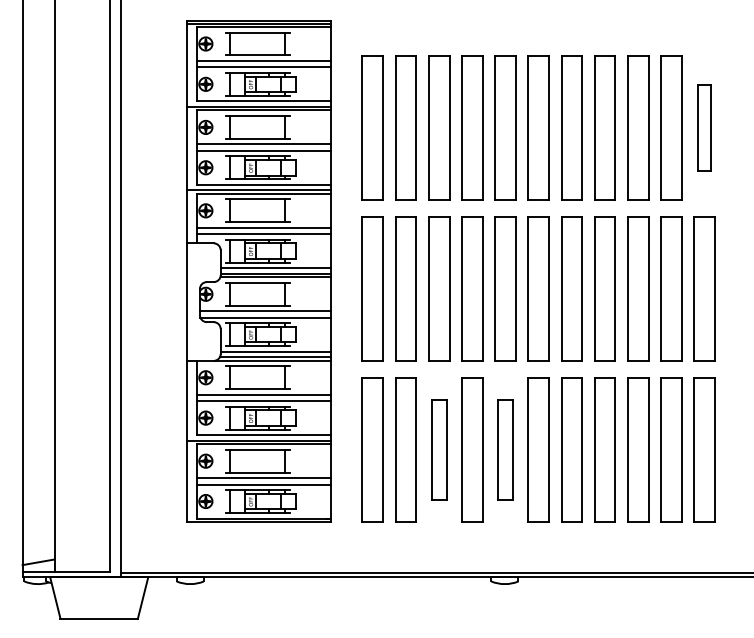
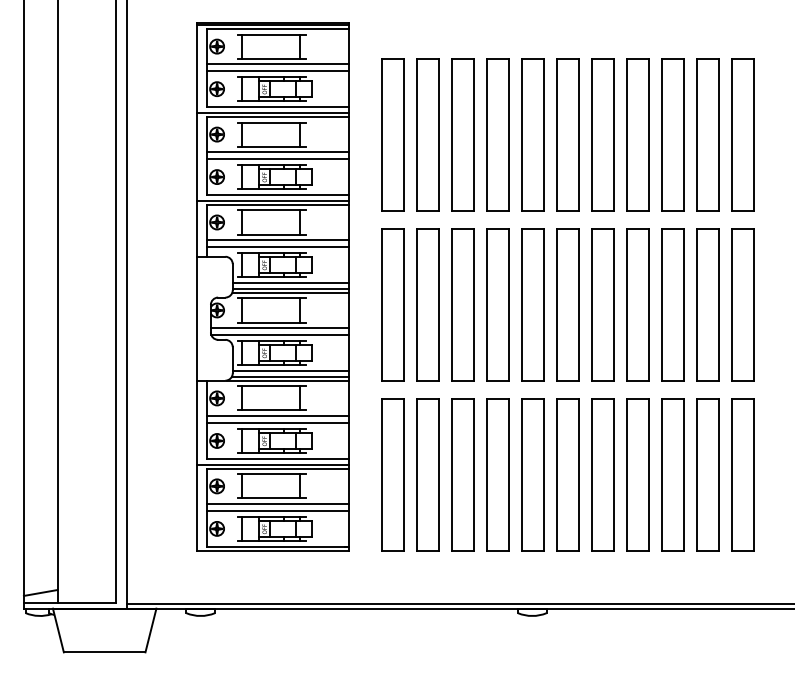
part: (704, 127) -> (742, 134), size x1.67
part: (439, 449) -> (463, 474), size x1.43
part: (505, 449) -> (532, 474), size x1.43

